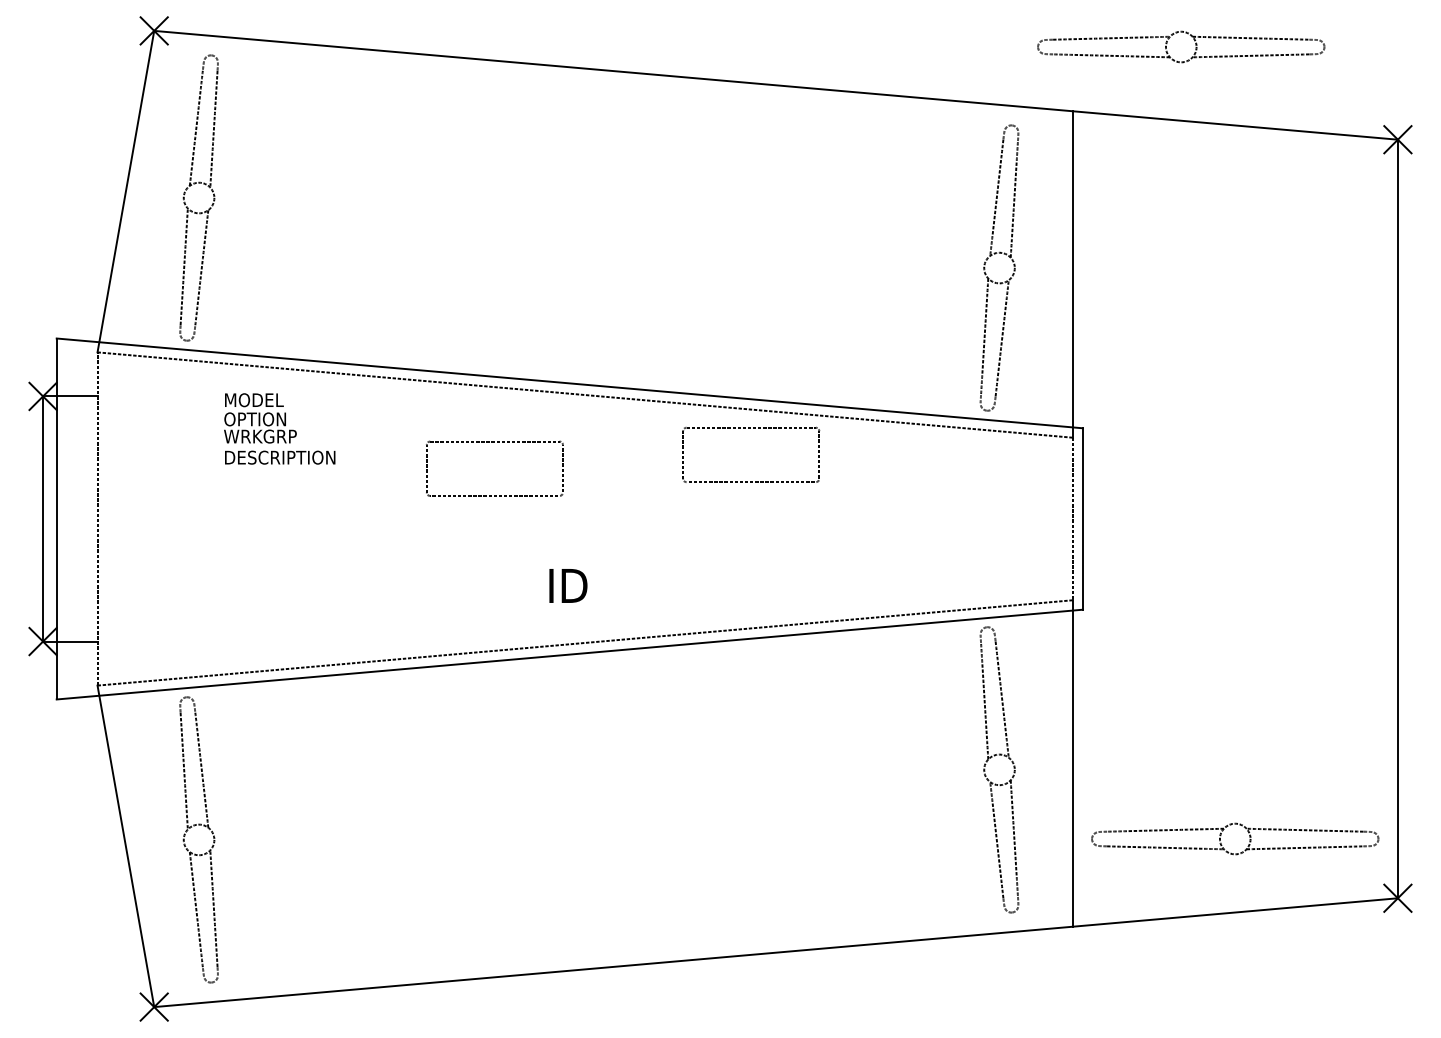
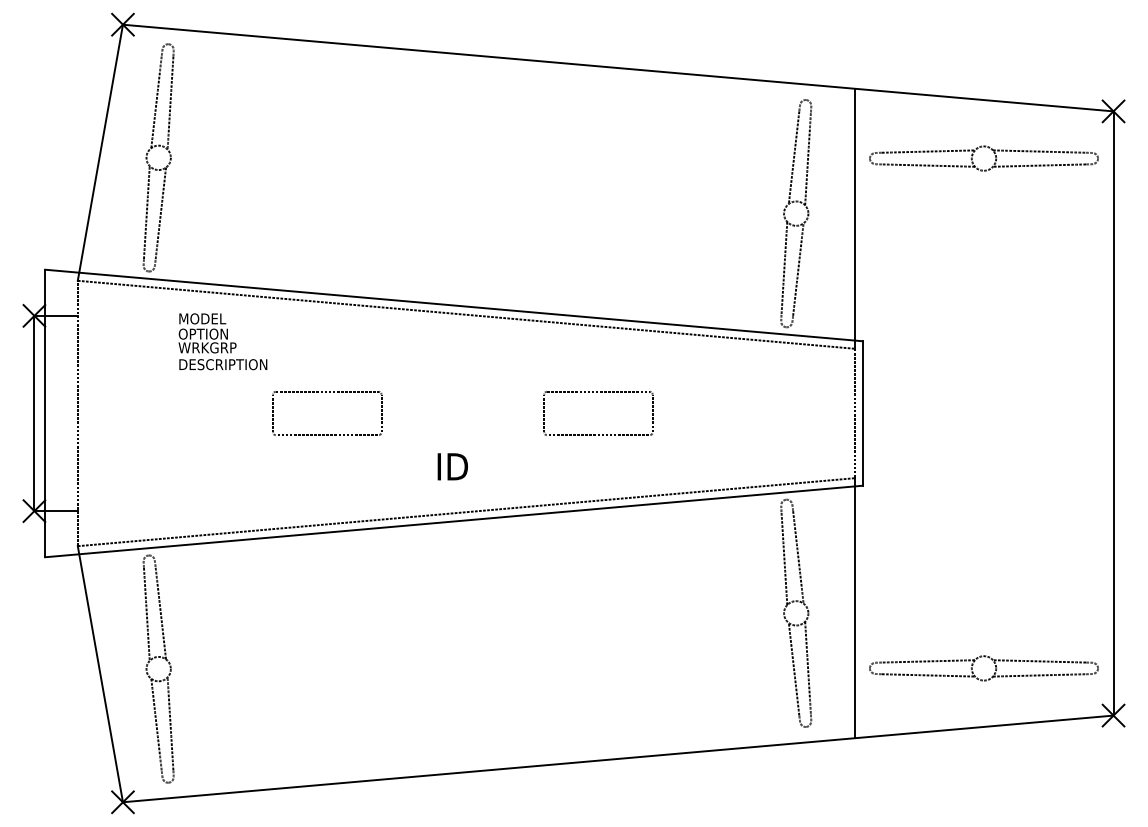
part: (1168, 43) -> (973, 155), moved
part: (751, 481) -> (598, 434), moved
part: (495, 495) -> (327, 434), moved

